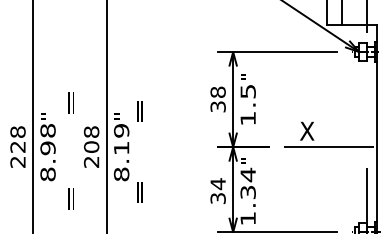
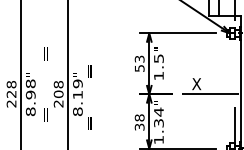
text: (217, 99) -> (139, 63), 38 -> 53
text: (71, 150) -> (45, 84), moved
text: (217, 183) -> (139, 117), 34 -> 38

